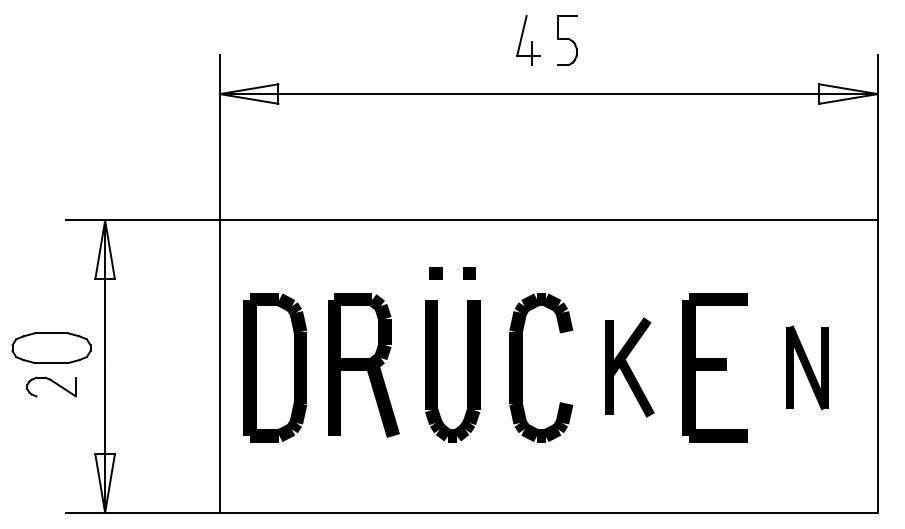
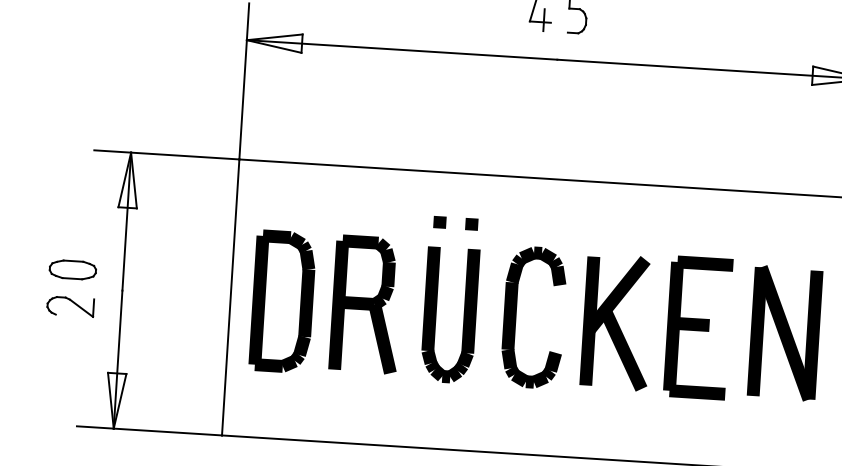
part: (51, 347) -> (72, 269), size x0.62
part: (629, 367) -> (617, 322), size x1.43
part: (807, 367) -> (785, 333), size x1.67

